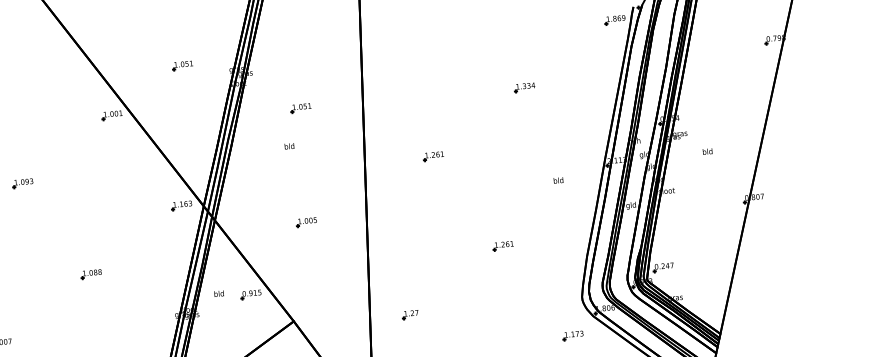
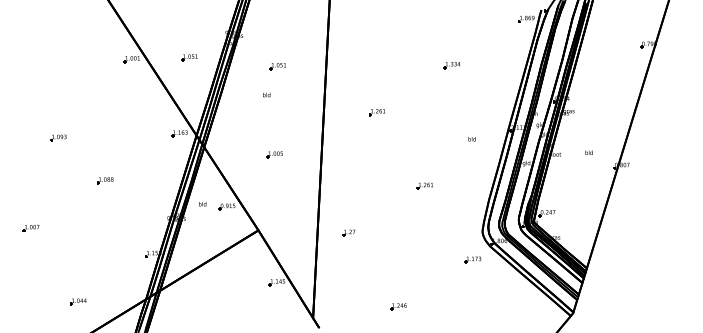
part: (182, 65) -> (189, 57), moved
text: (706, 151) -> (588, 152), moved
part: (22, 182) -> (58, 137), moved

